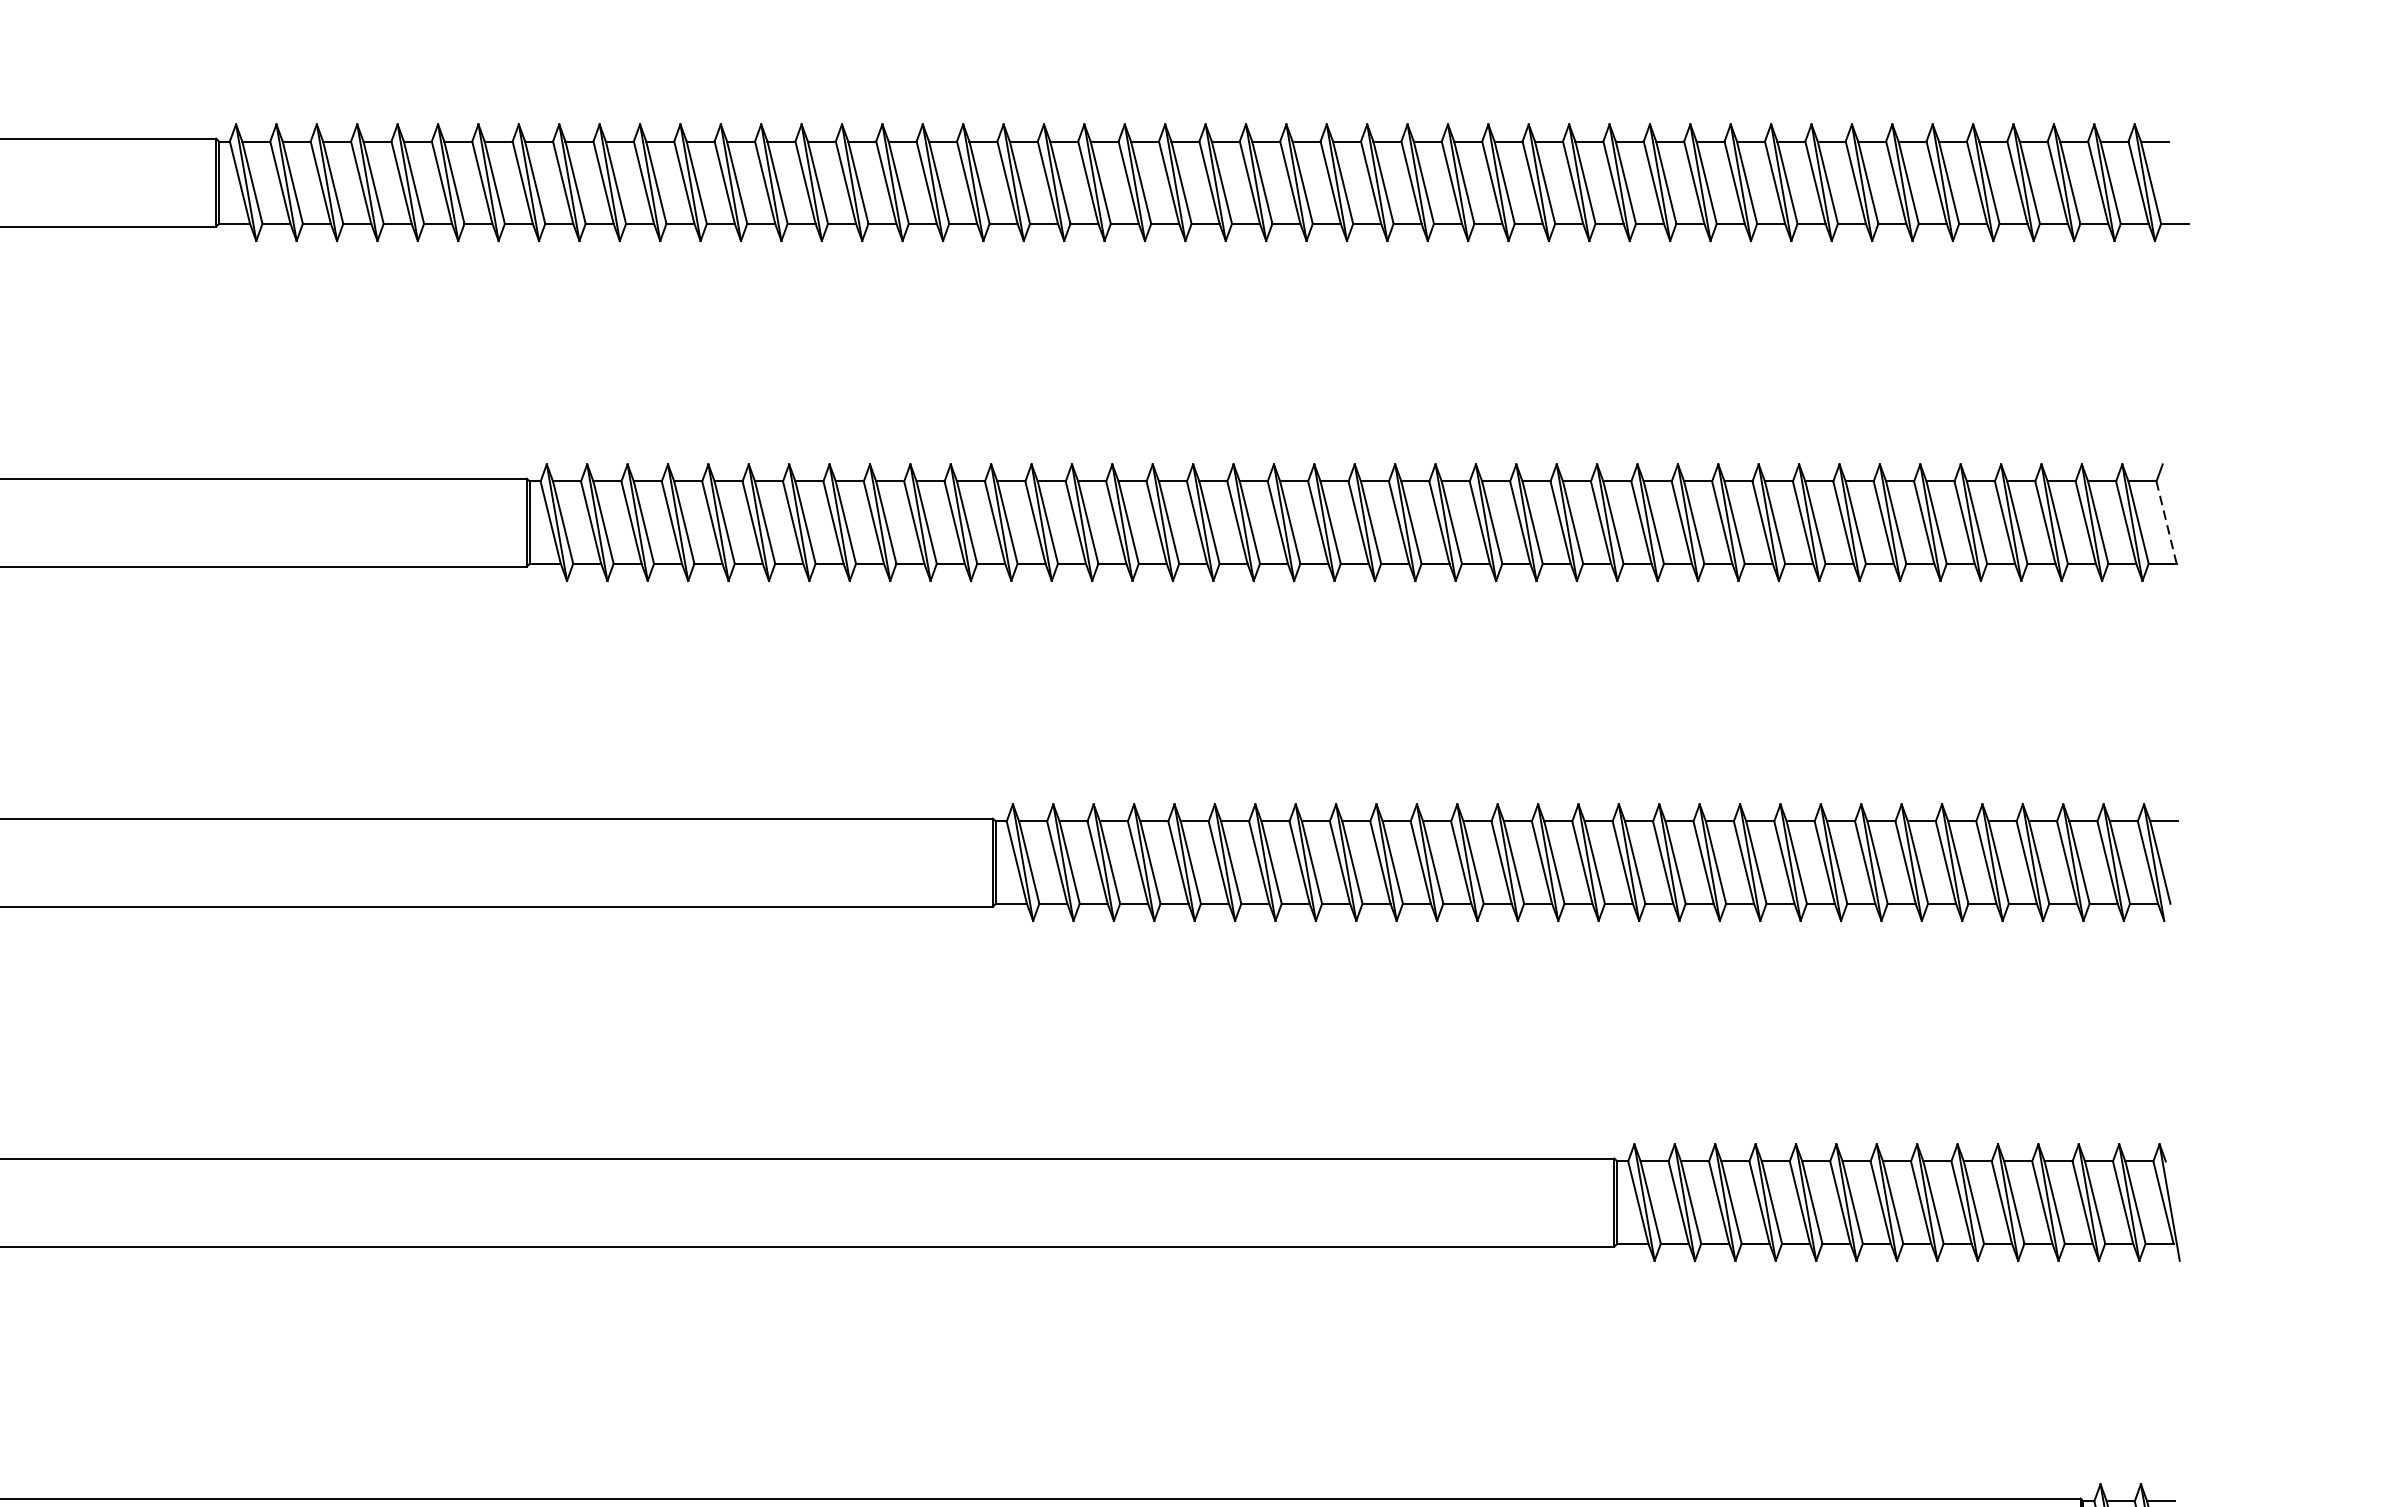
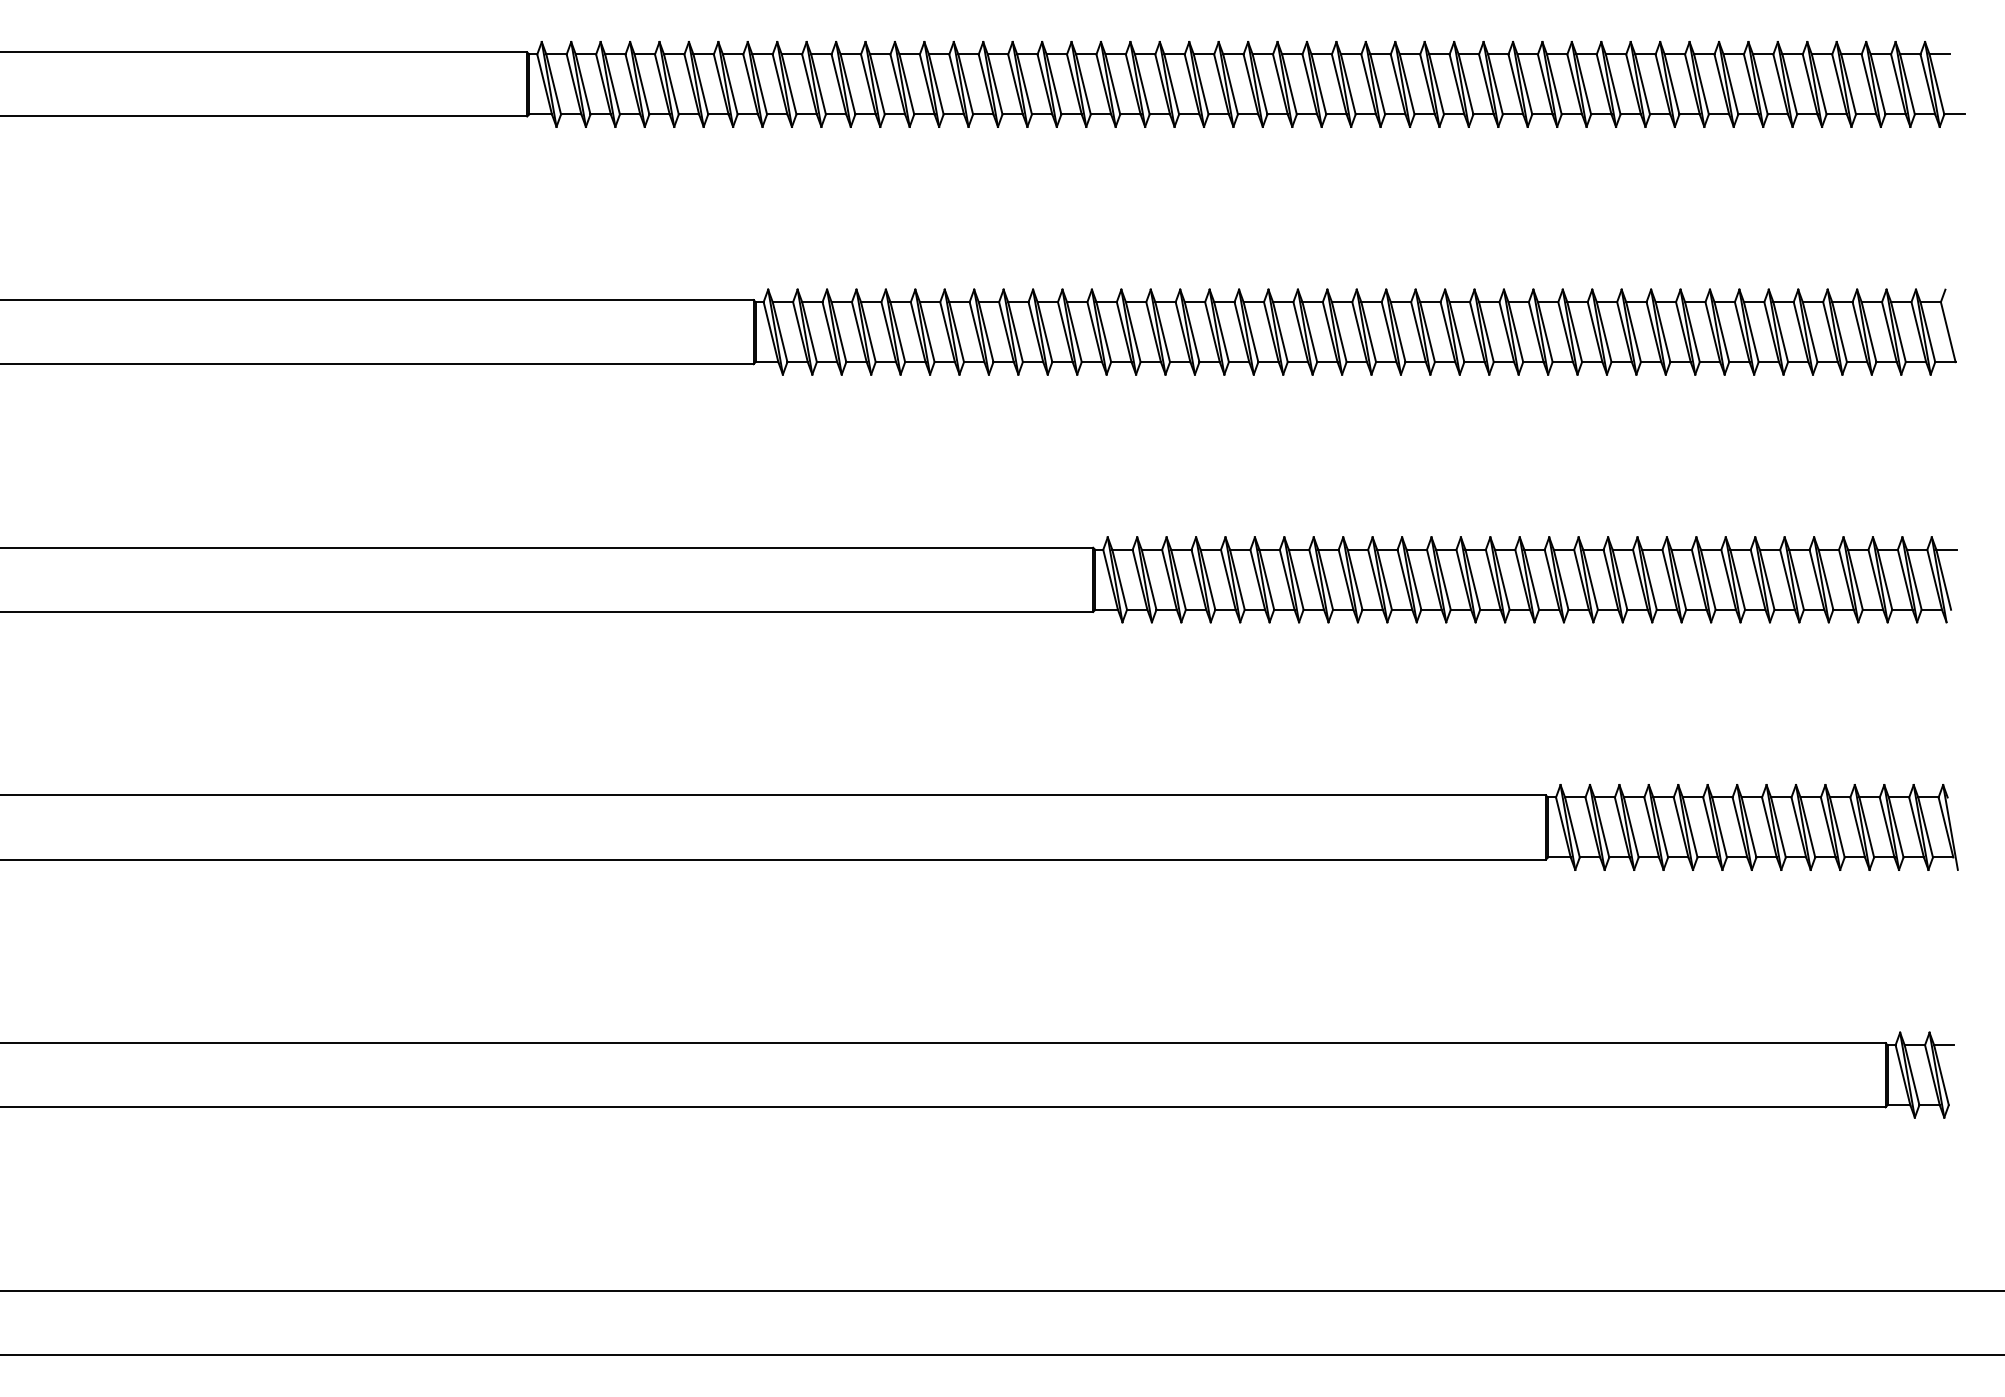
line: (2166, 523) -> (1948, 332), dashed -> solid

